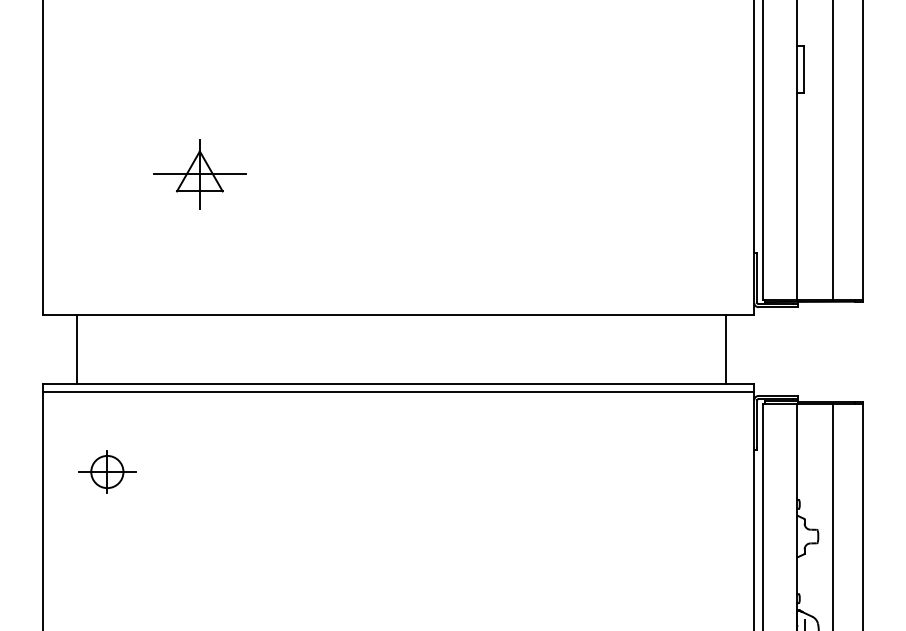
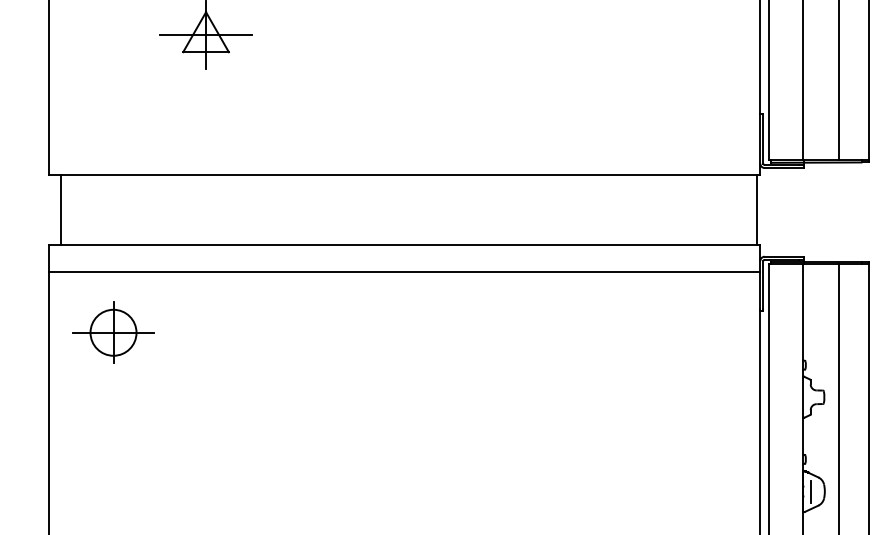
line: (77, 349) -> (60, 210), moved
line: (725, 349) -> (756, 210), moved
line: (398, 391) -> (404, 272), moved
part: (107, 471) -> (113, 332), size x1.43

